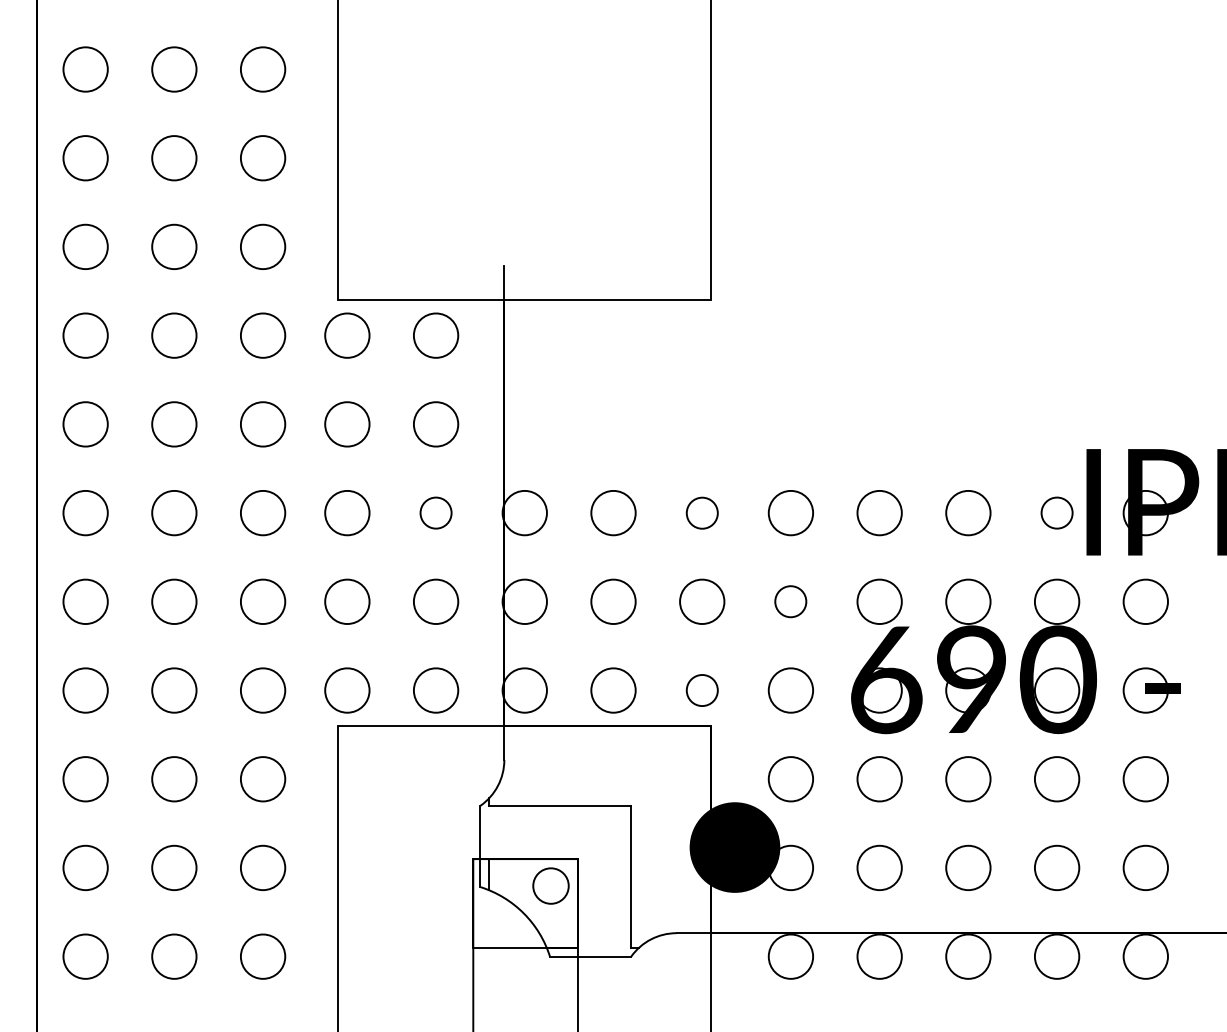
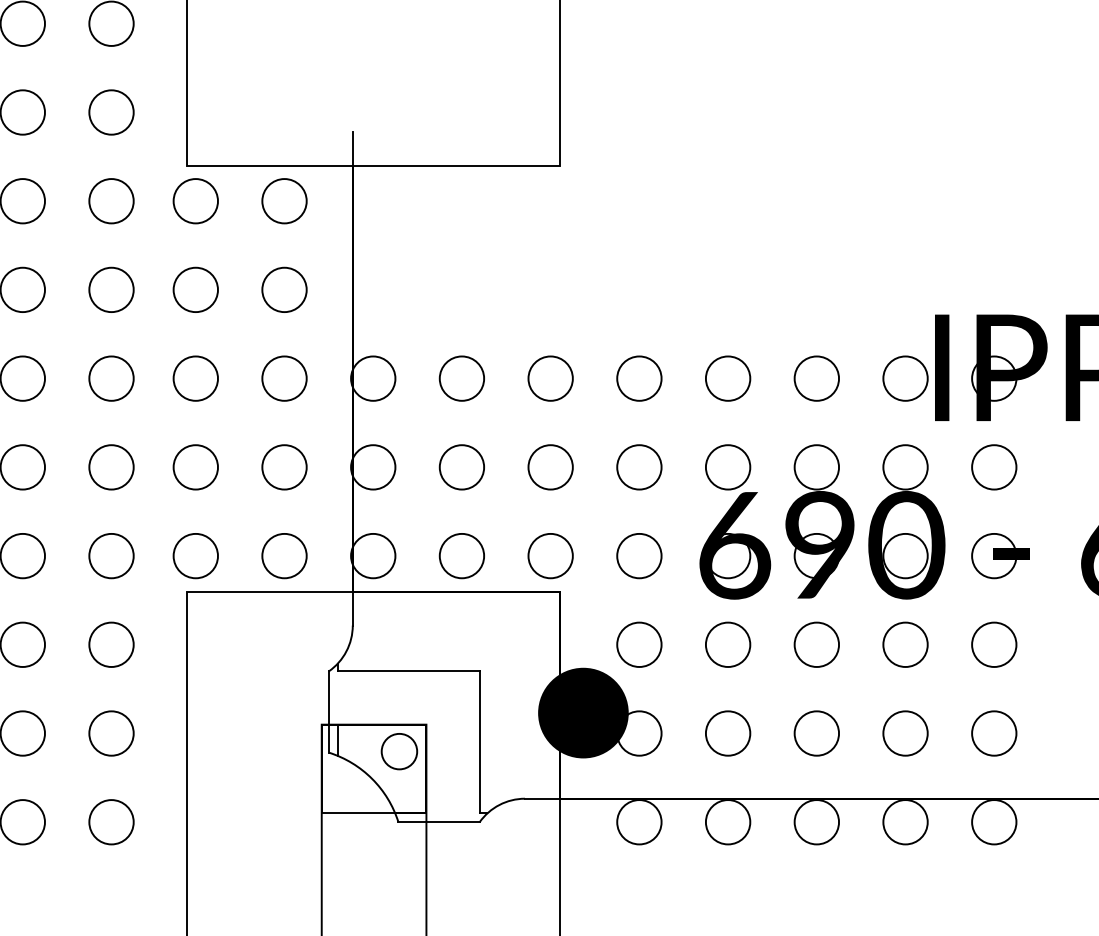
circle: (435, 512) -> (283, 378), size x1.43
circle: (1056, 512) -> (904, 378), size x1.43
circle: (702, 513) -> (550, 379), size x1.43
circle: (790, 601) -> (638, 467), size x1.43
circle: (702, 690) -> (550, 556), size x1.43

